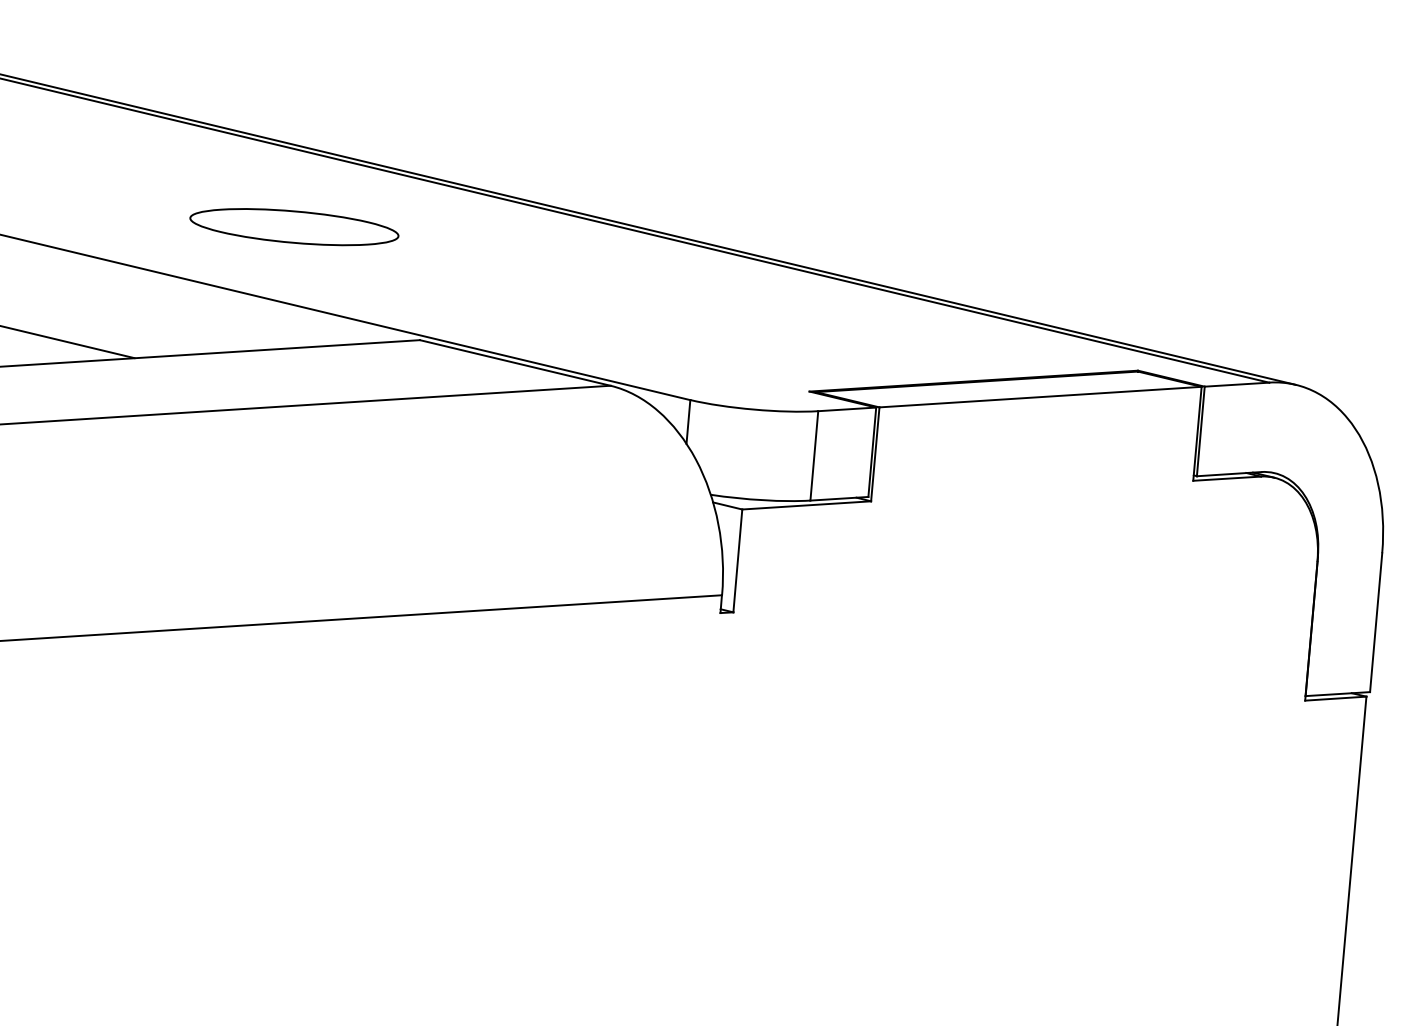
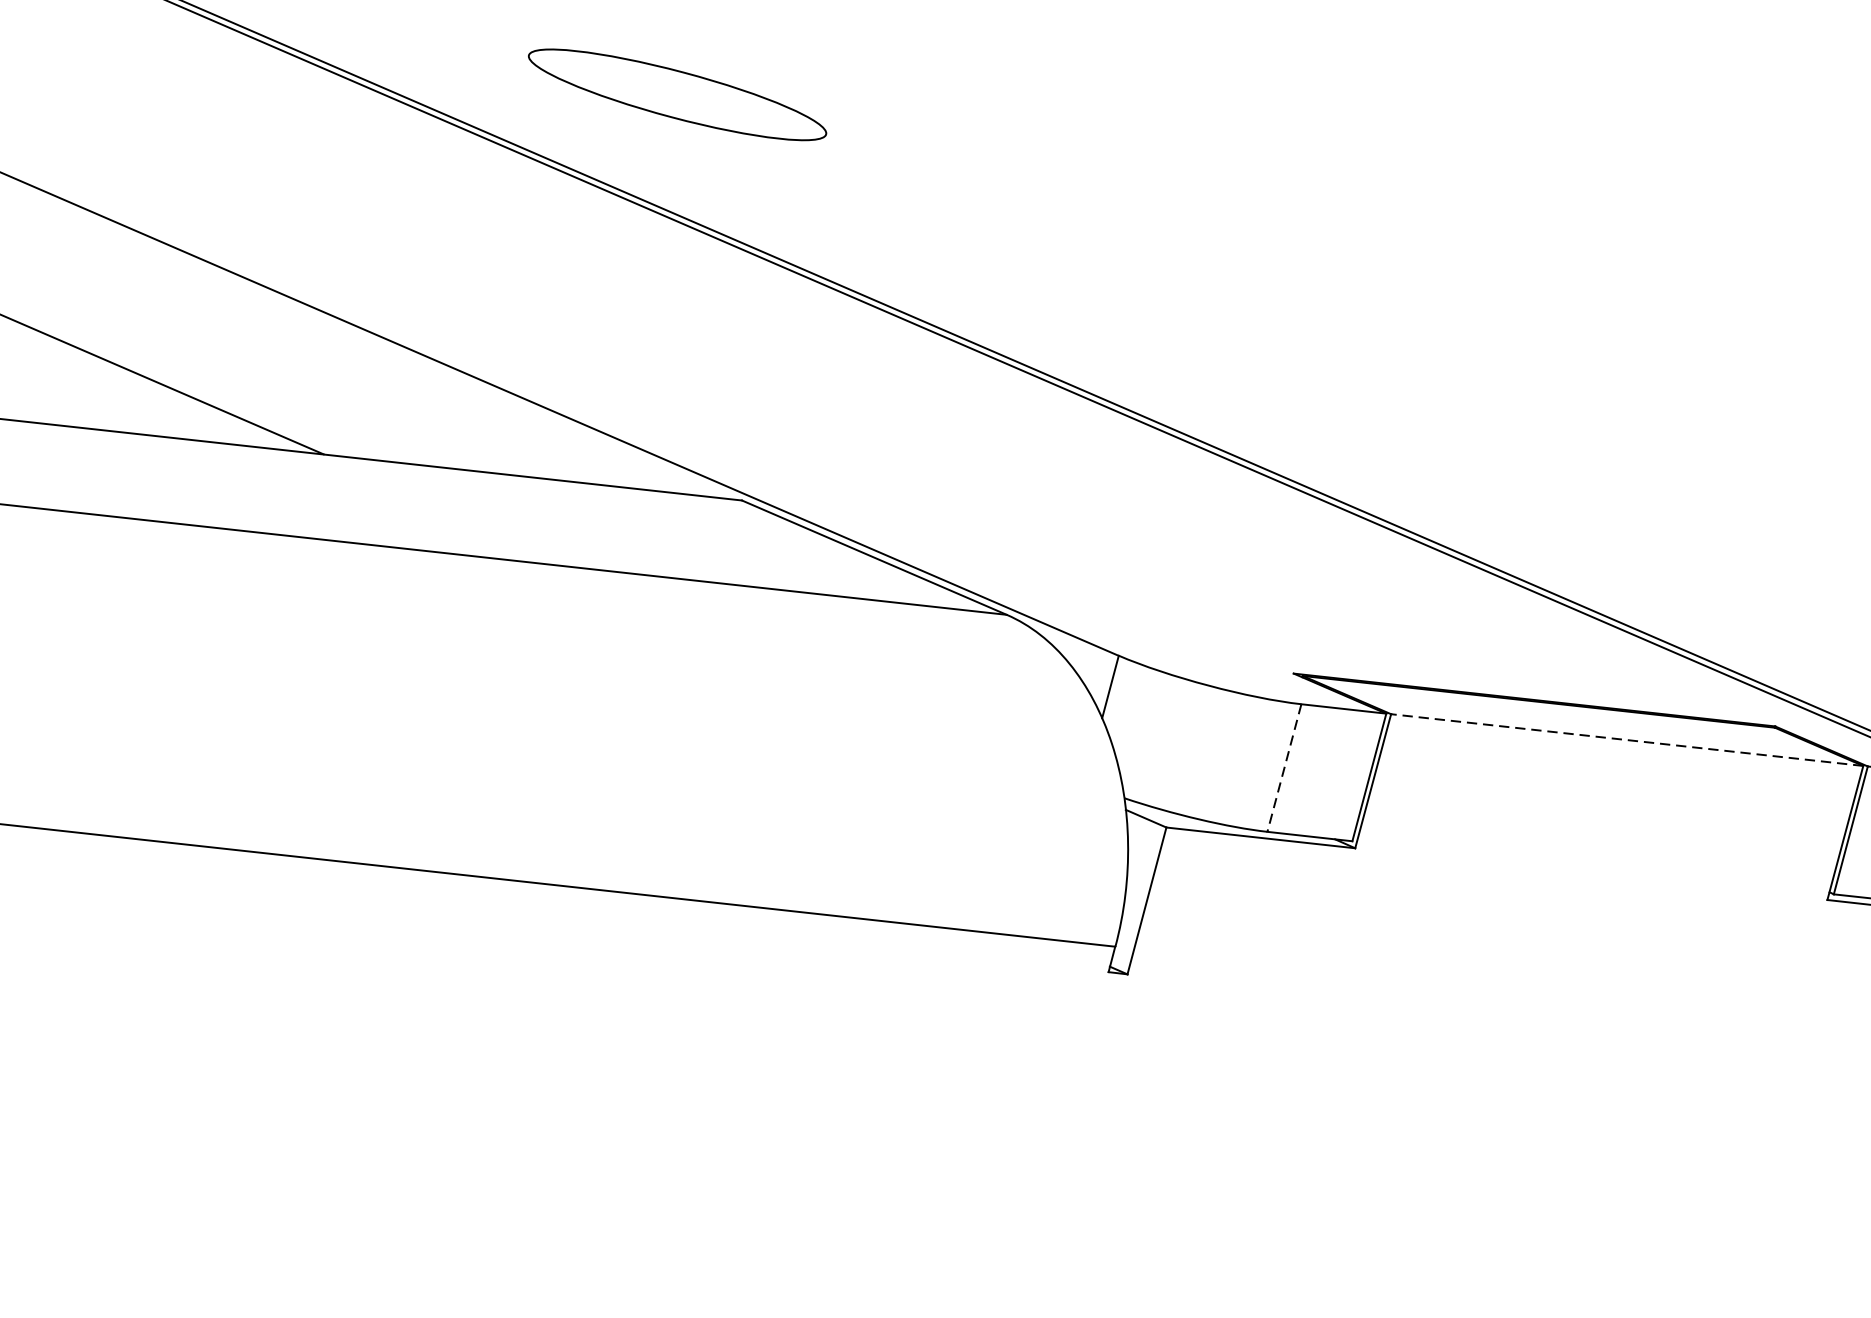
part: (294, 227) -> (677, 95), moved
line: (1040, 397) -> (1627, 740), solid -> dashed
line: (814, 455) -> (1284, 767), solid -> dashed

